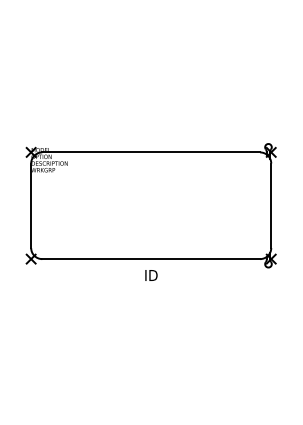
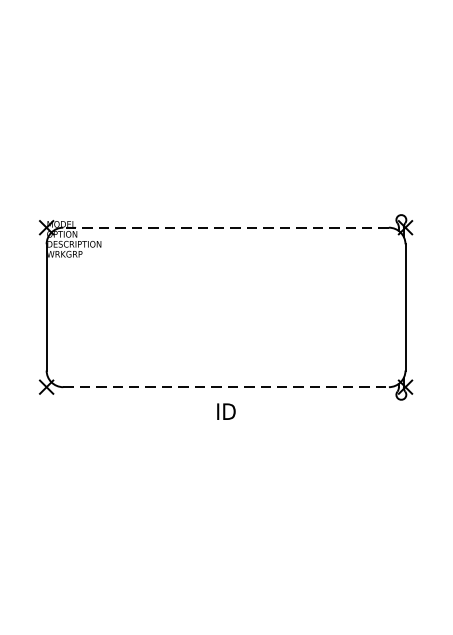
line: (151, 152) -> (226, 227), solid -> dashed
line: (151, 259) -> (226, 387), solid -> dashed

